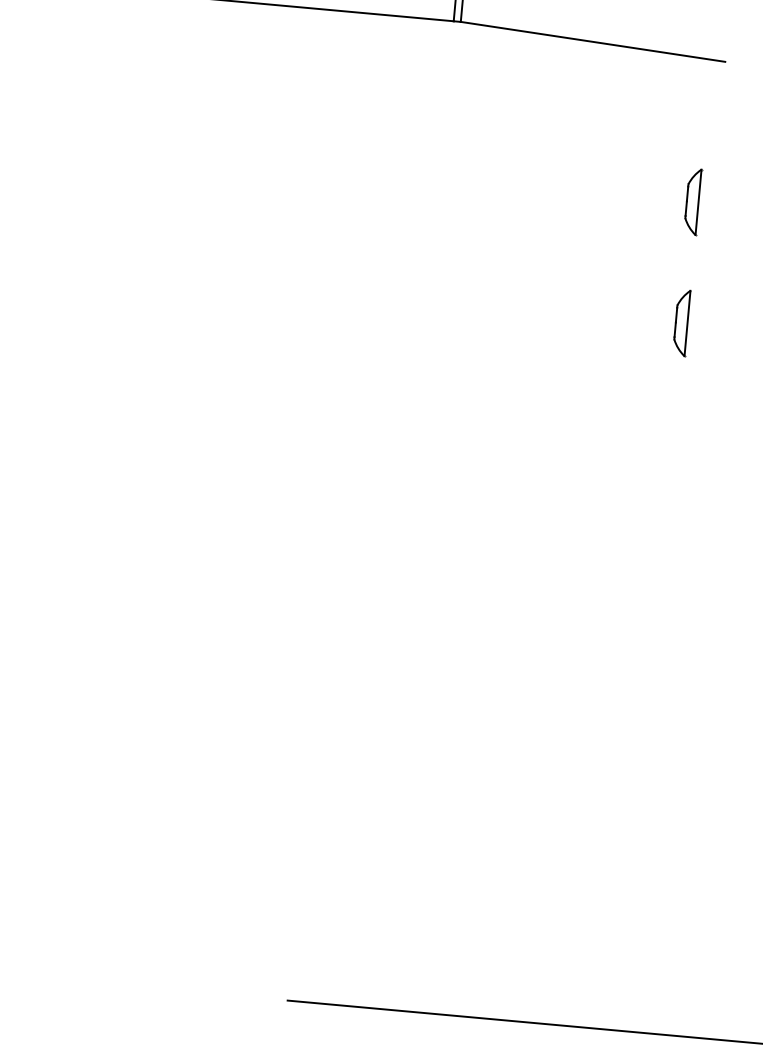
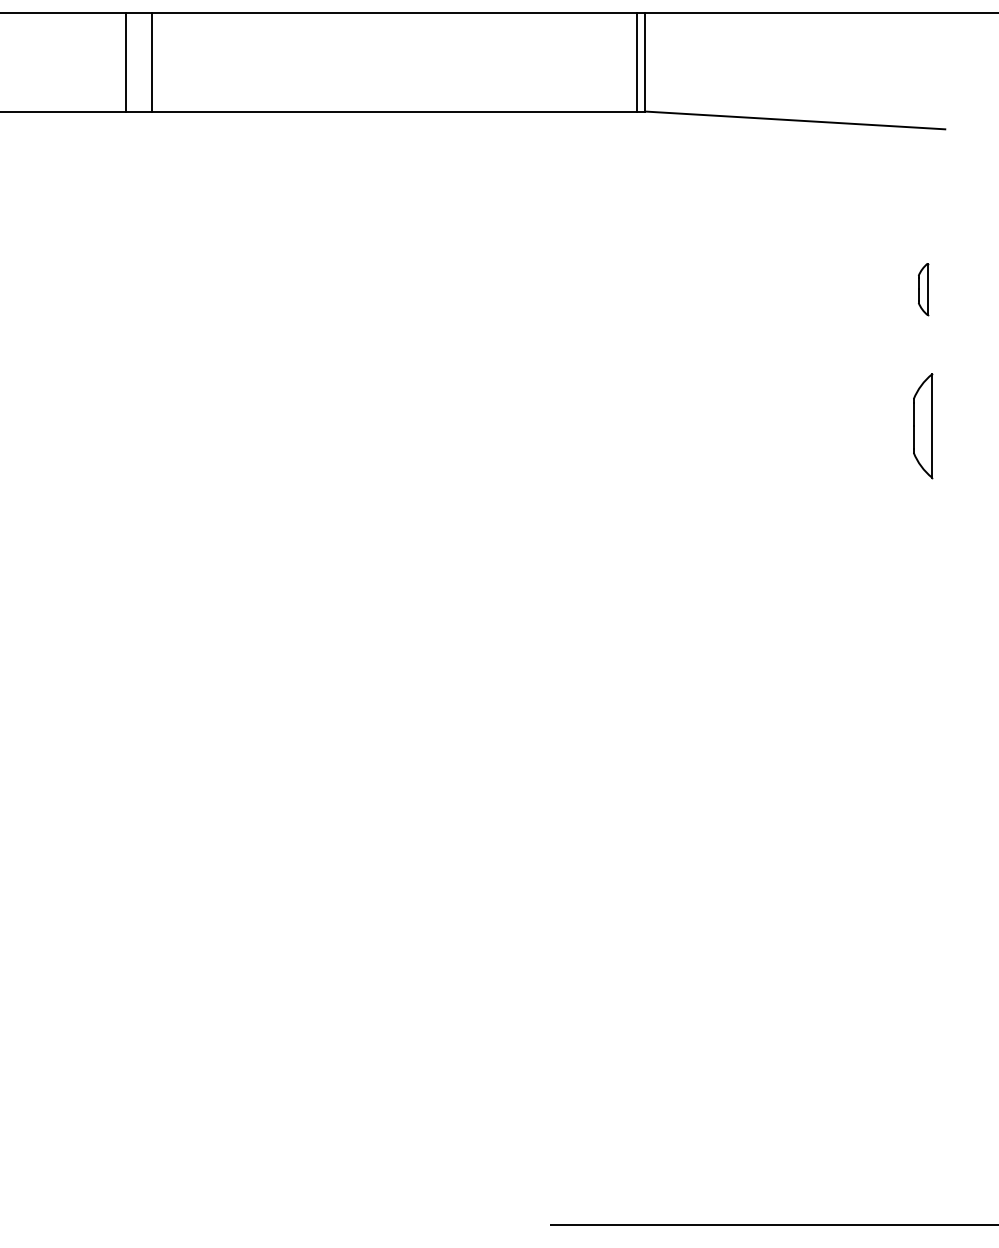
part: (693, 201) -> (923, 289), size x0.7
part: (682, 323) -> (923, 426), size x1.4

